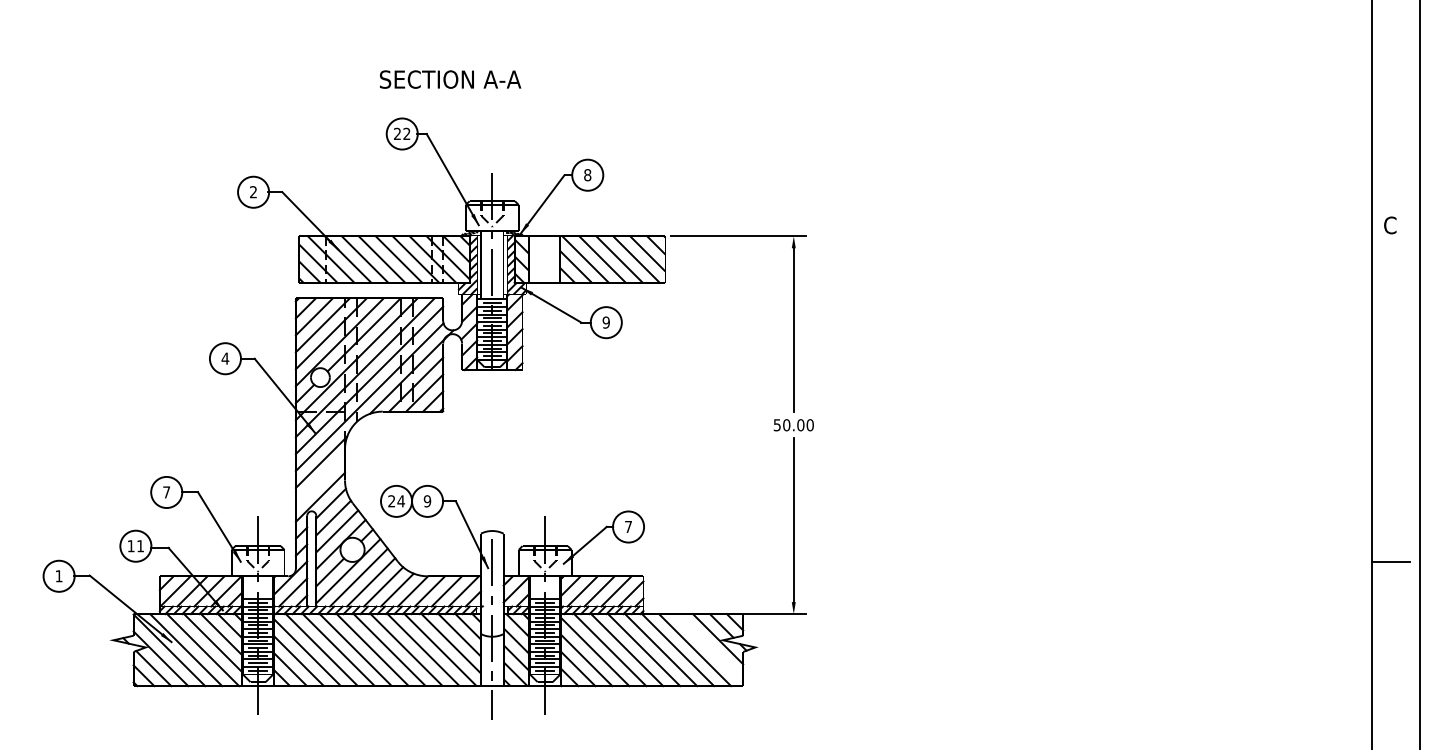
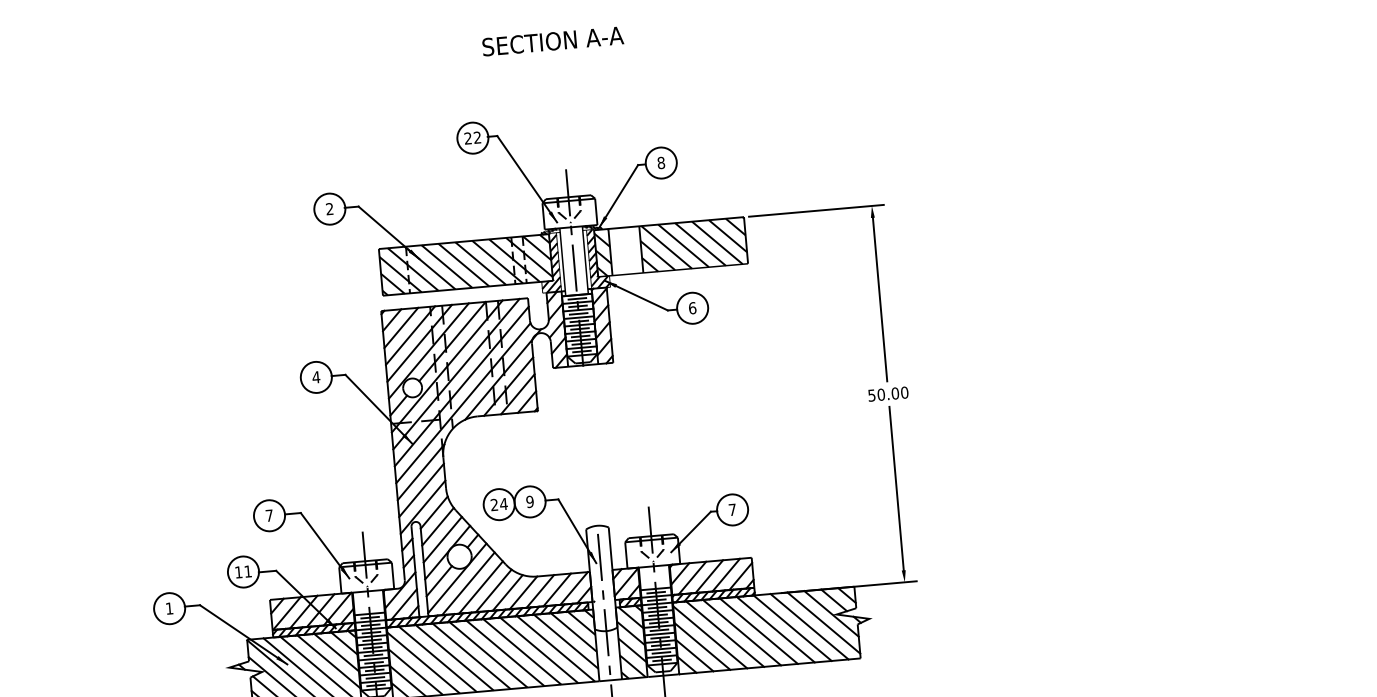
text: (450, 79) -> (553, 41), moved
text: (606, 322) -> (692, 308), 9 -> 6
line: (319, 480) -> (420, 490), added
line: (709, 647) -> (823, 622), added

